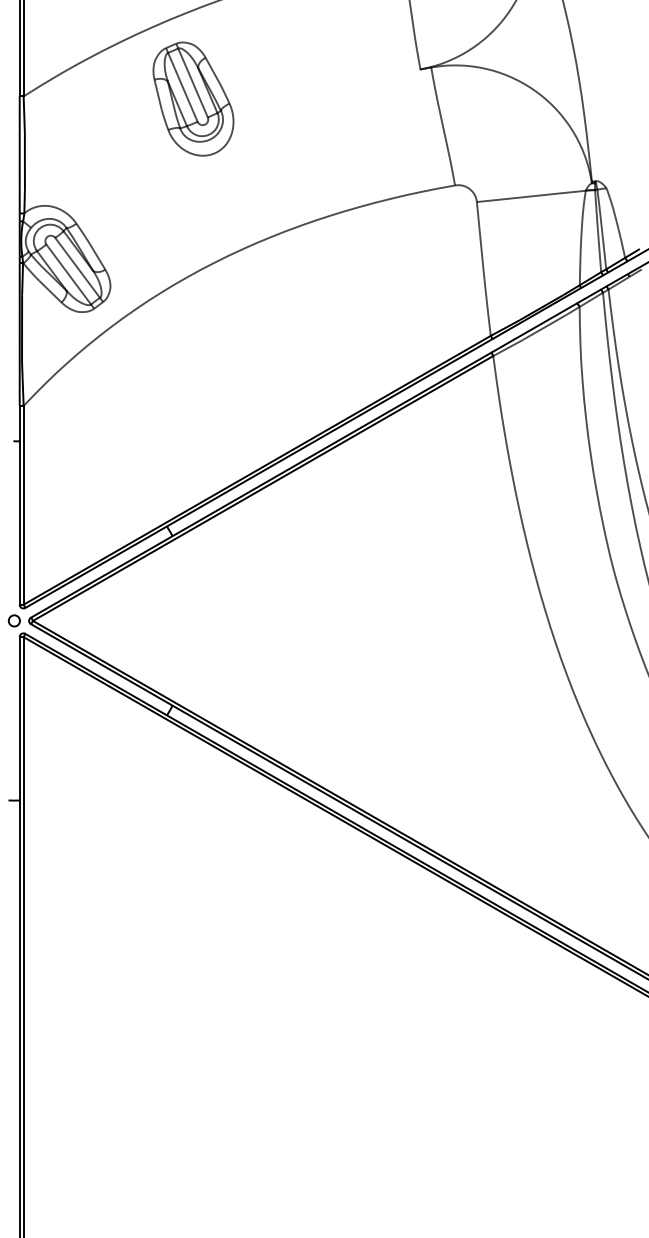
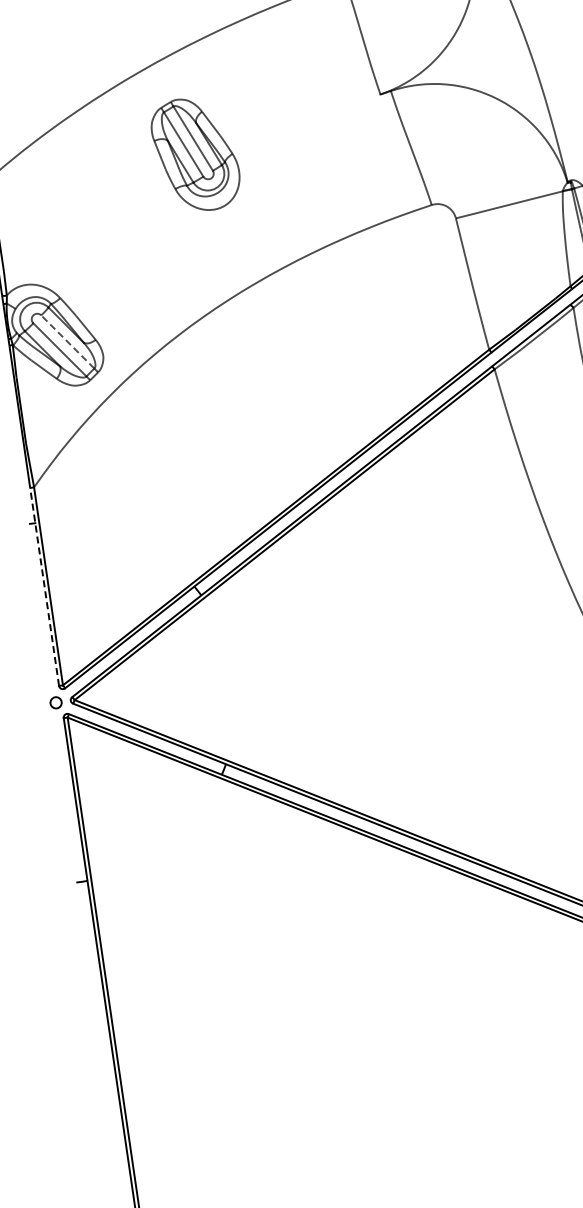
part: (193, 98) -> (195, 154), moved
line: (77, 267) -> (67, 341), solid -> dashed
line: (19, 504) -> (44, 586), solid -> dashed

